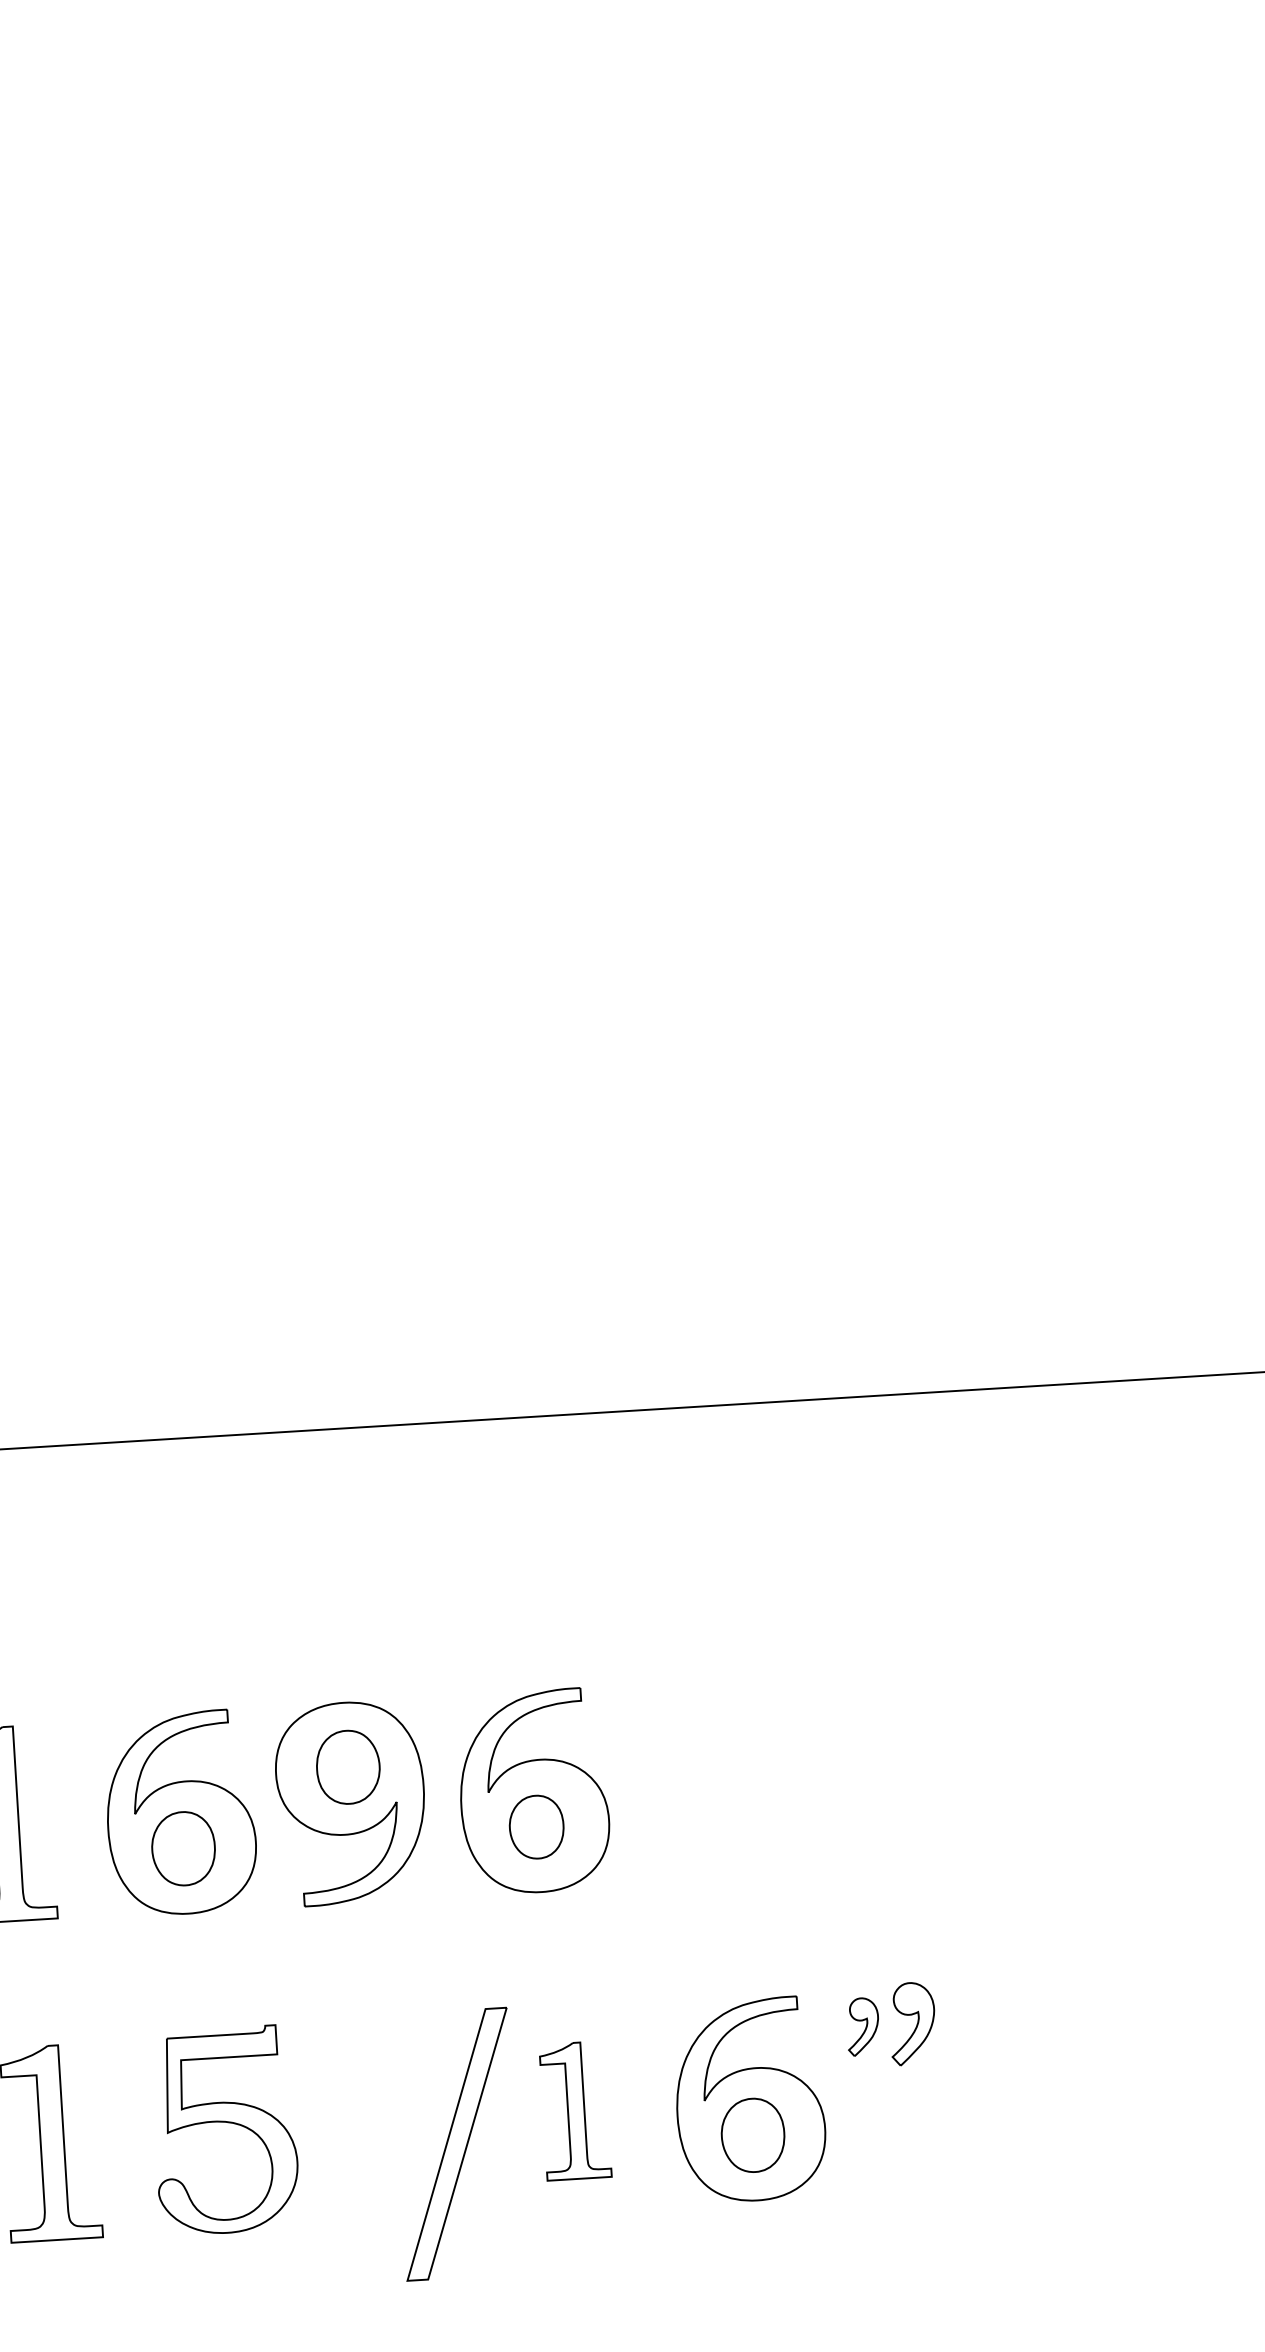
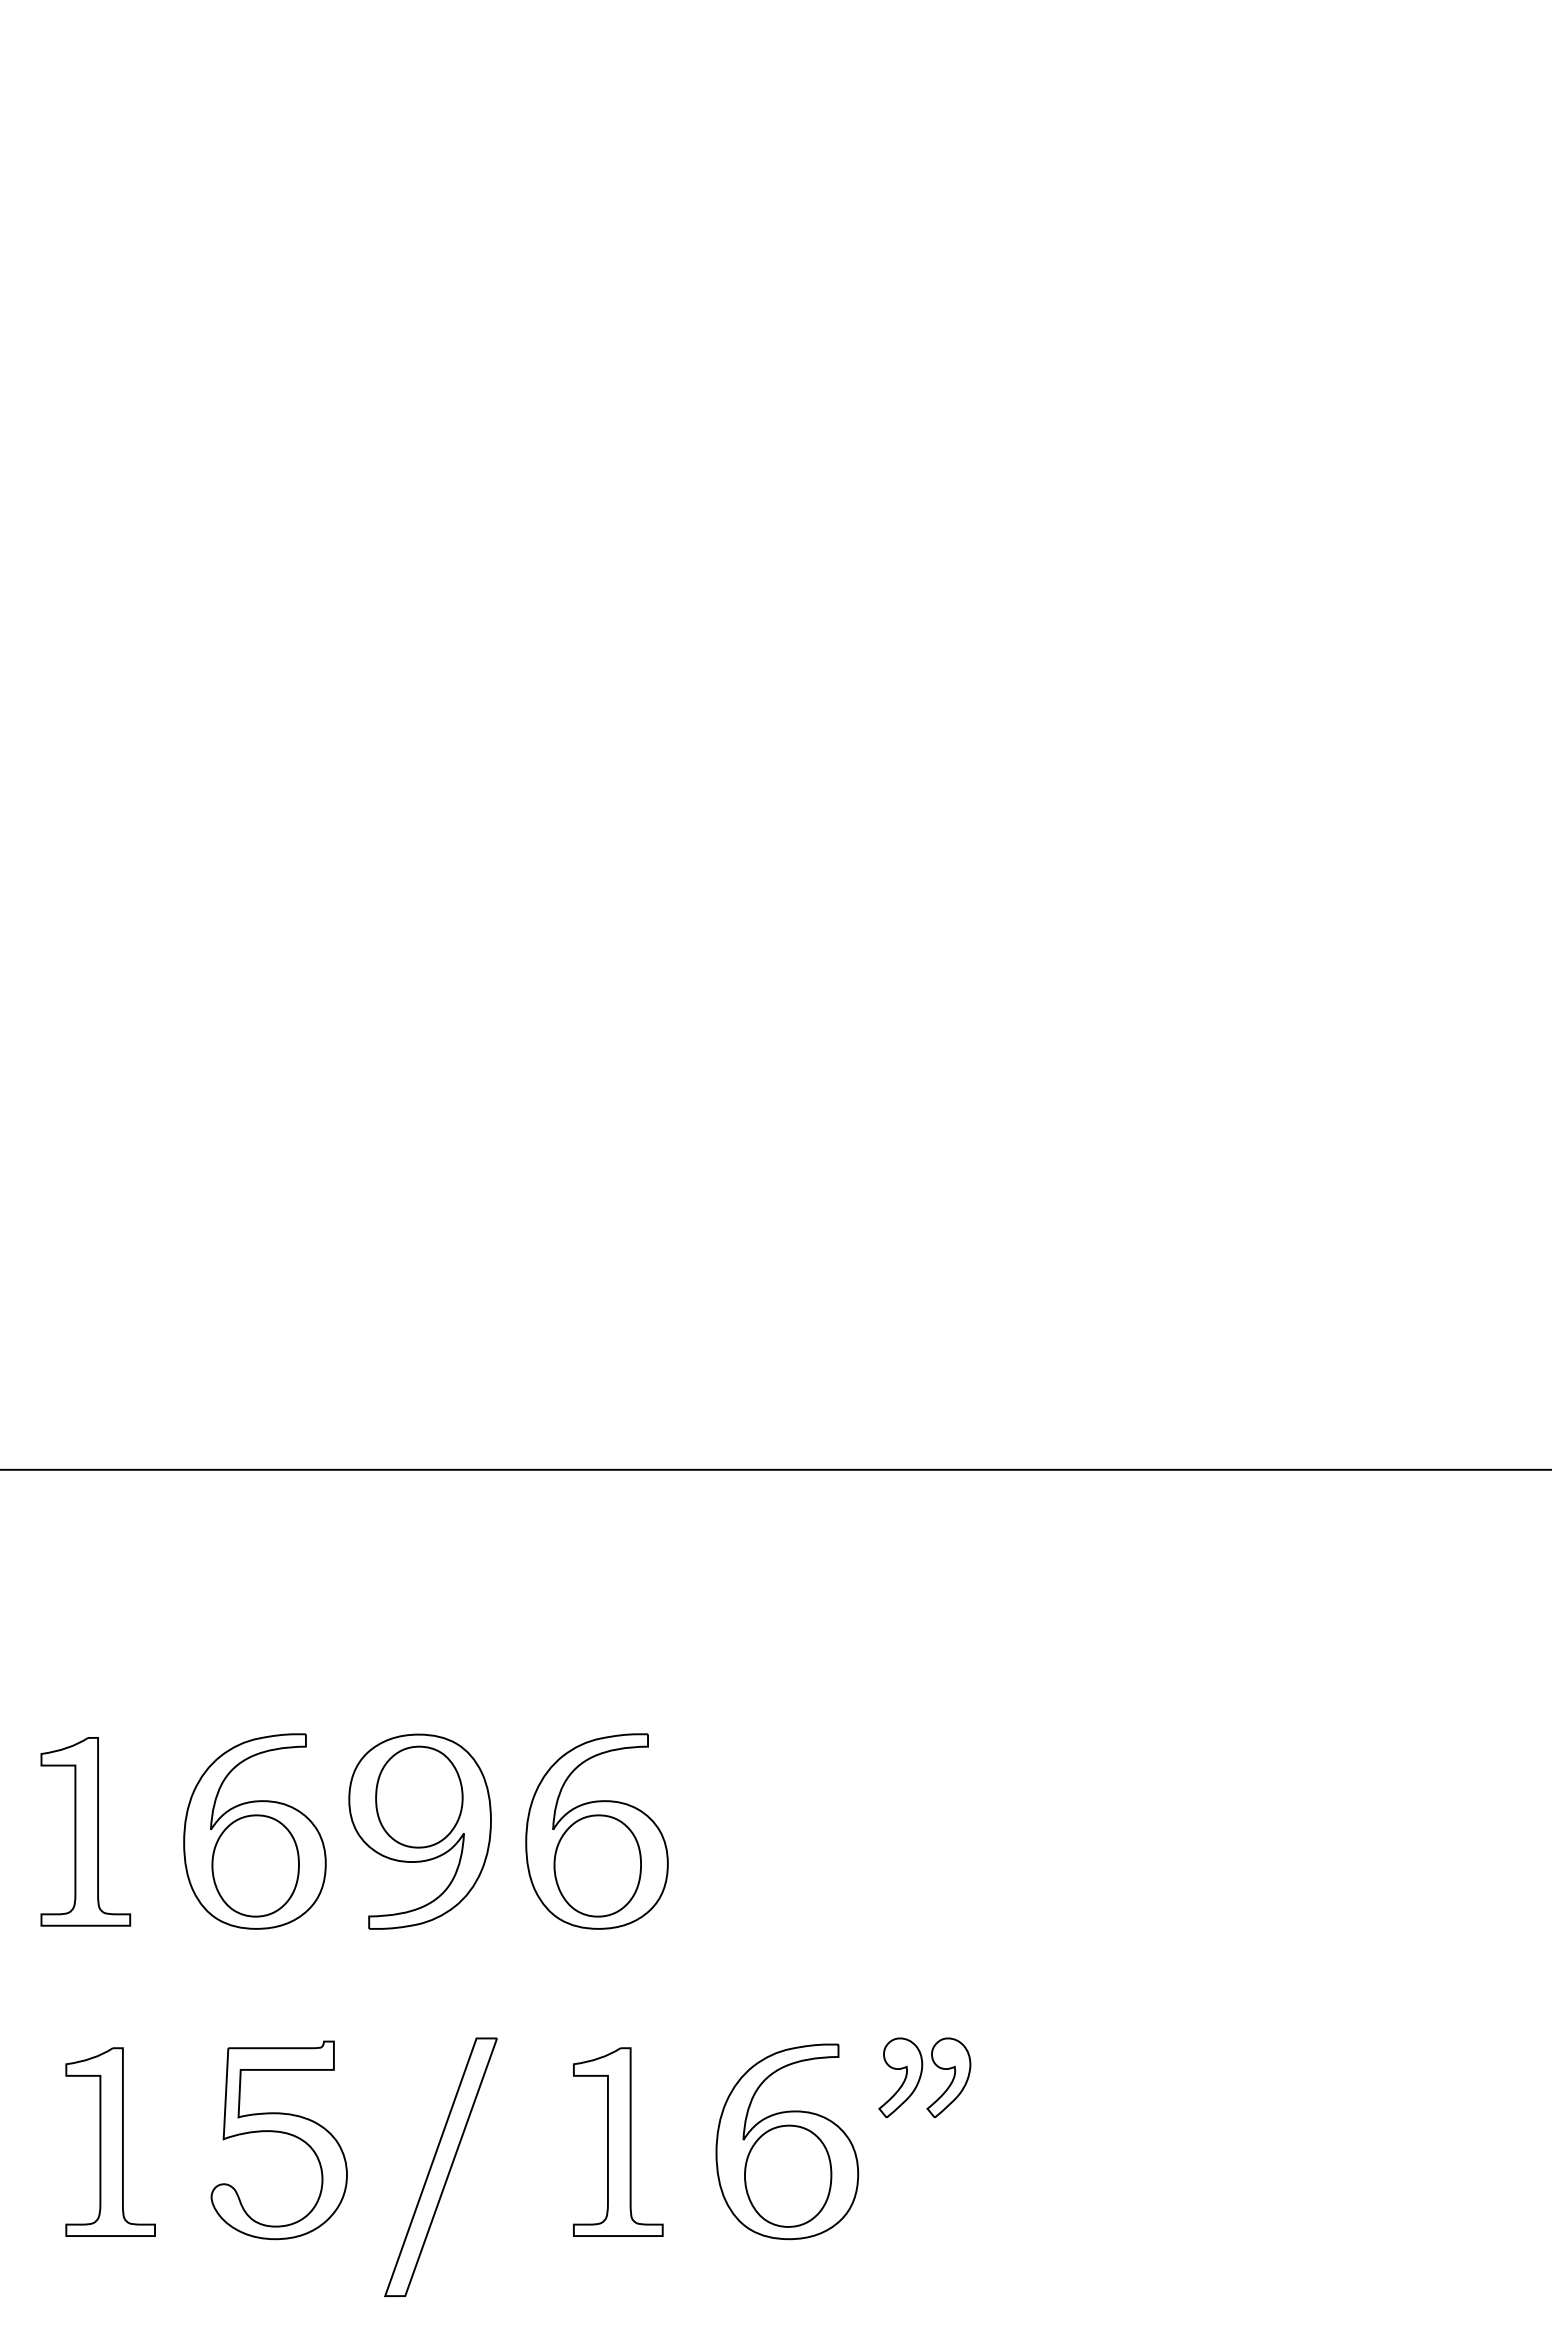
part: (348, 1766) -> (419, 1796), size x1.43
part: (536, 1826) -> (597, 1865), size x1.67
part: (183, 1848) -> (255, 1865), size x1.43
part: (862, 2026) -> (900, 2077), size x1.43
part: (575, 2110) -> (618, 2141), size x1.43
part: (753, 2134) -> (788, 2175), size x1.43
part: (456, 2143) -> (440, 2166), moved

